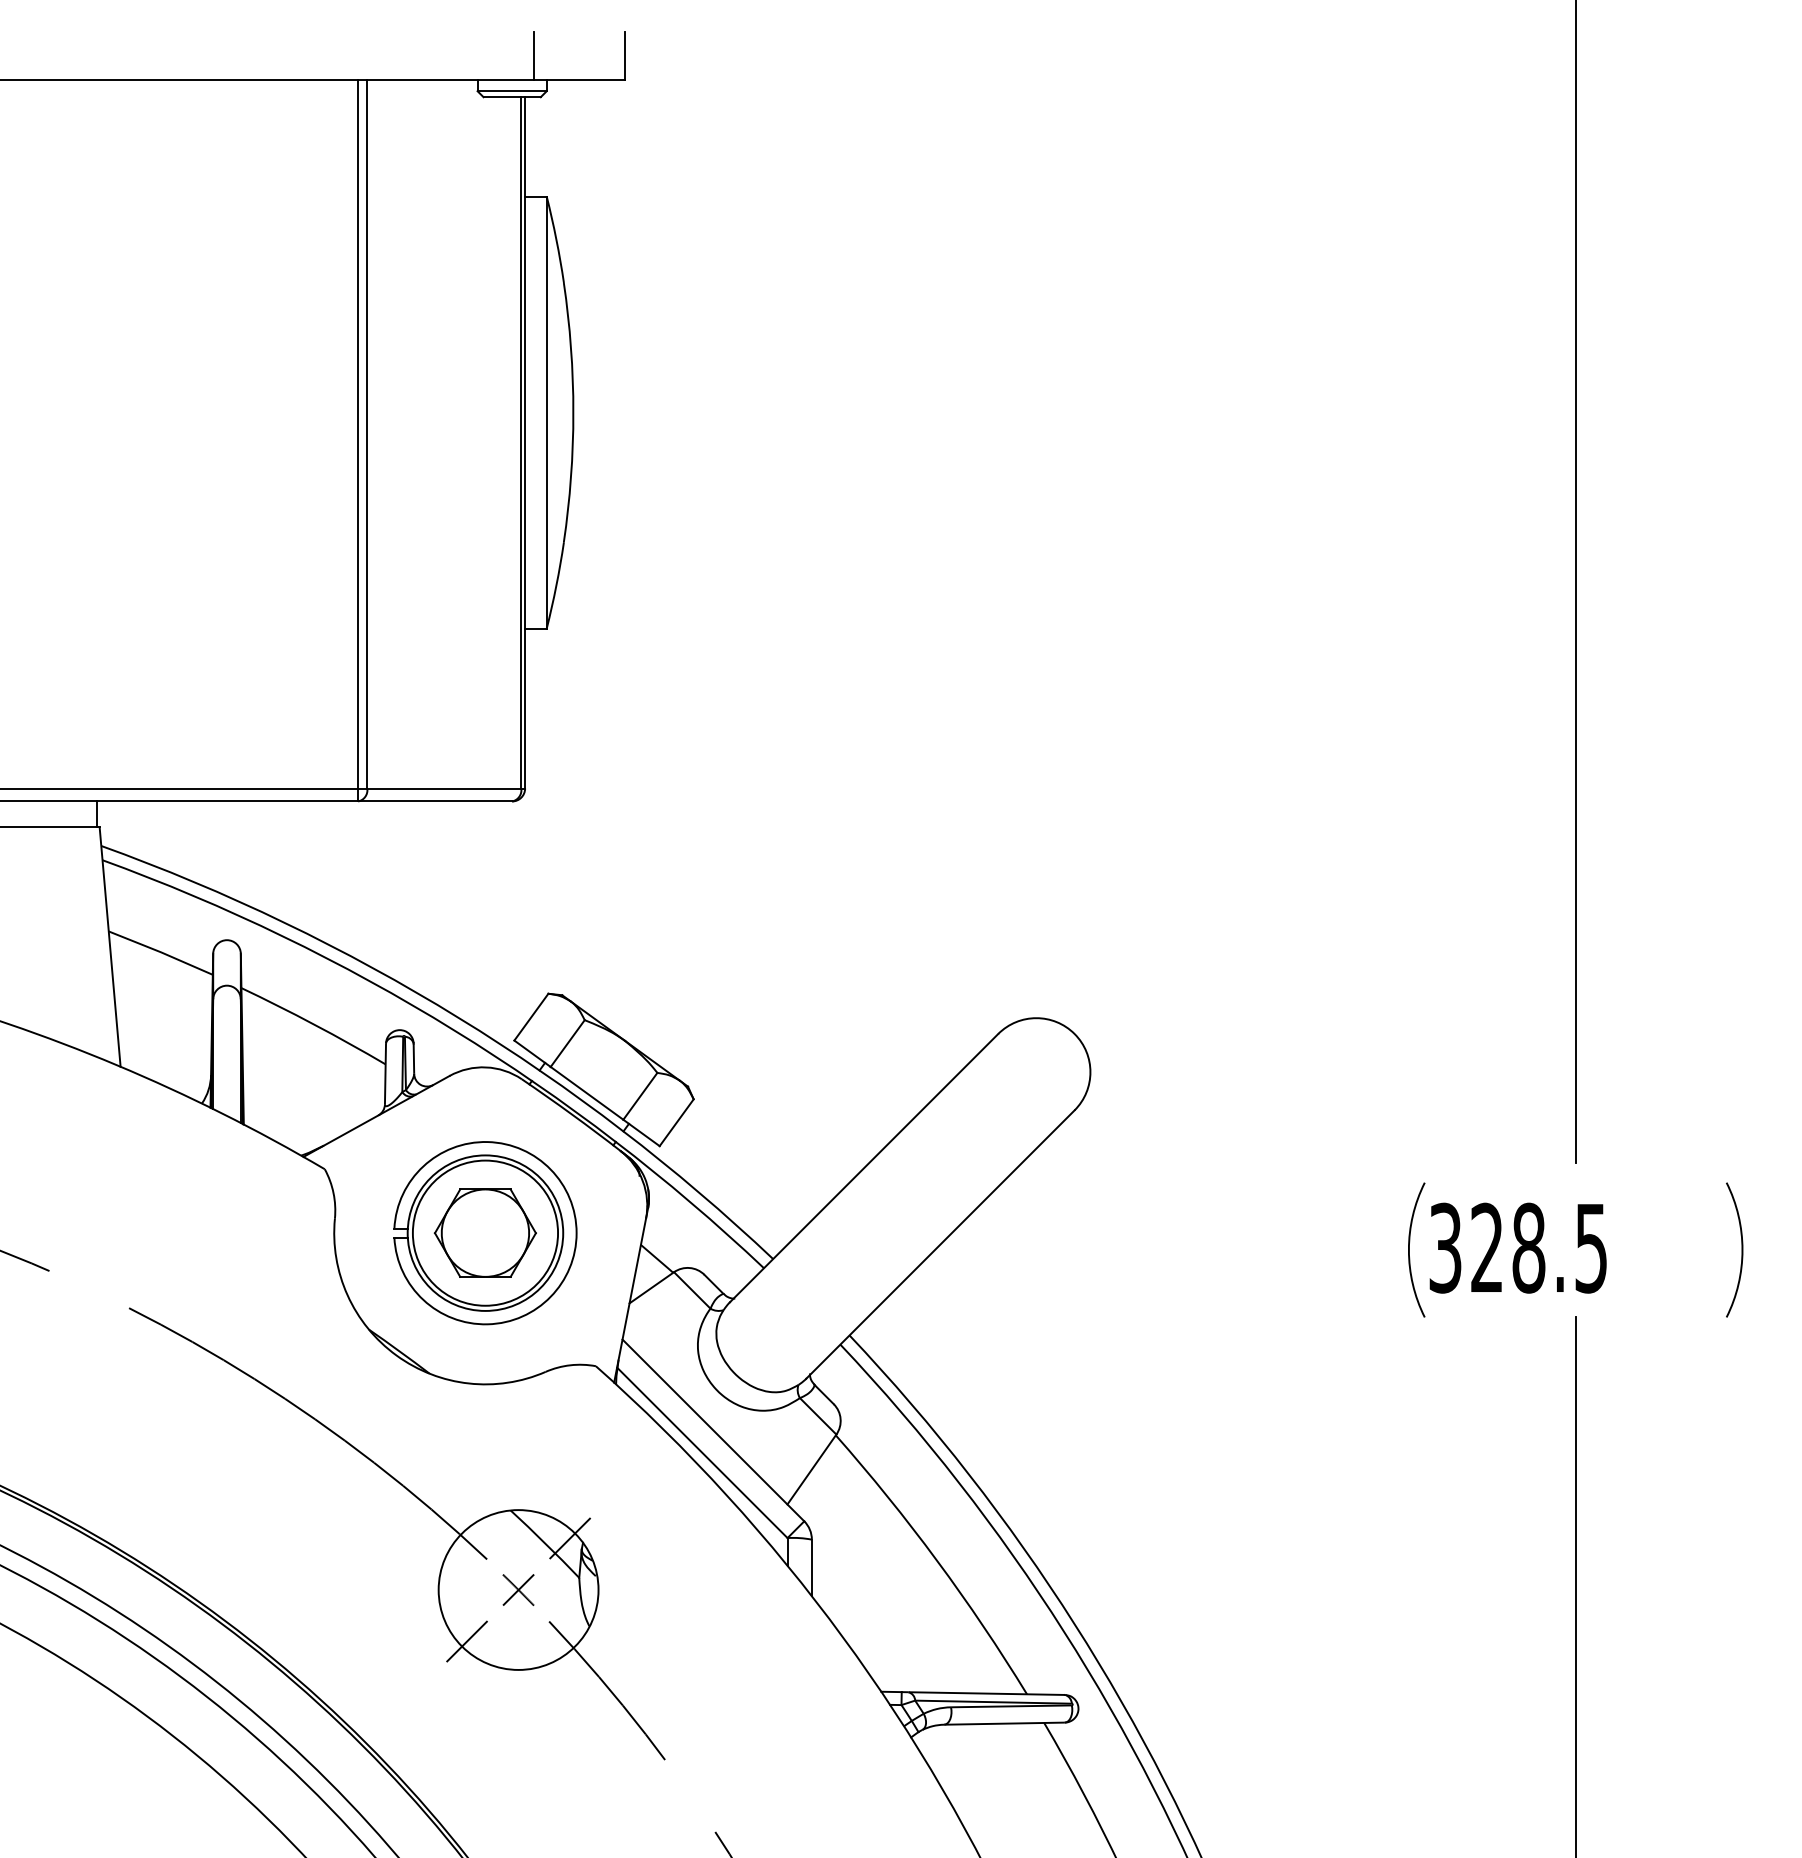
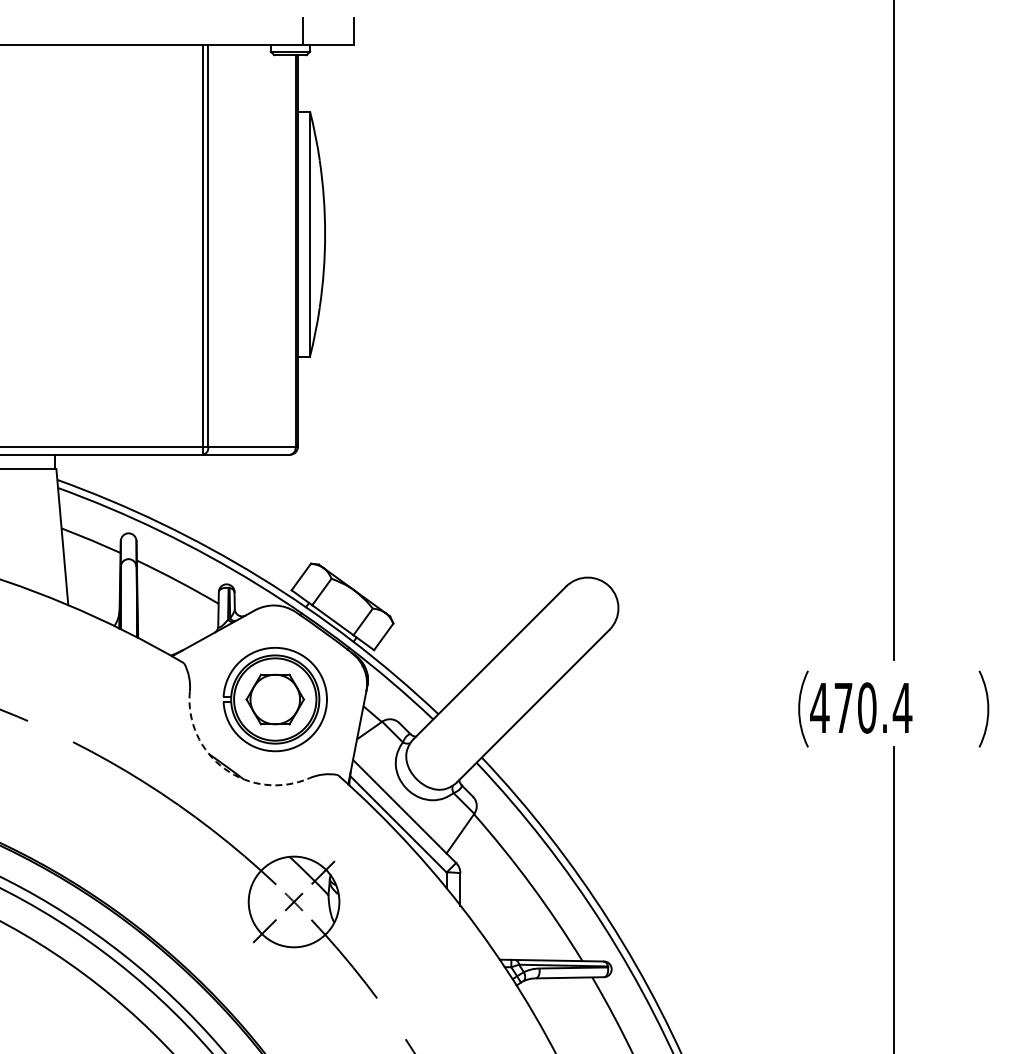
text: (1518, 1247) -> (861, 707), 328.5 -> 470.4
arc: (395, 1354) -> (224, 768), solid -> dashed

